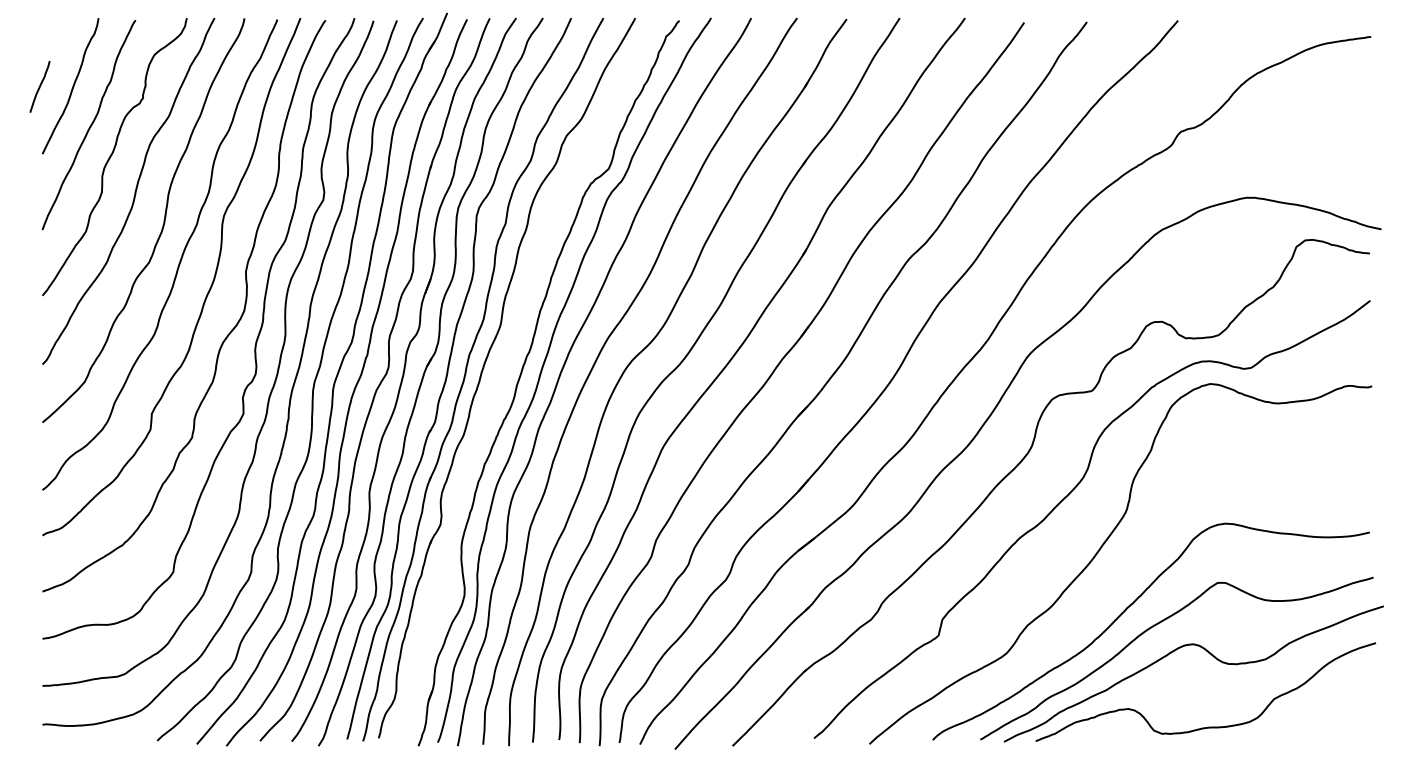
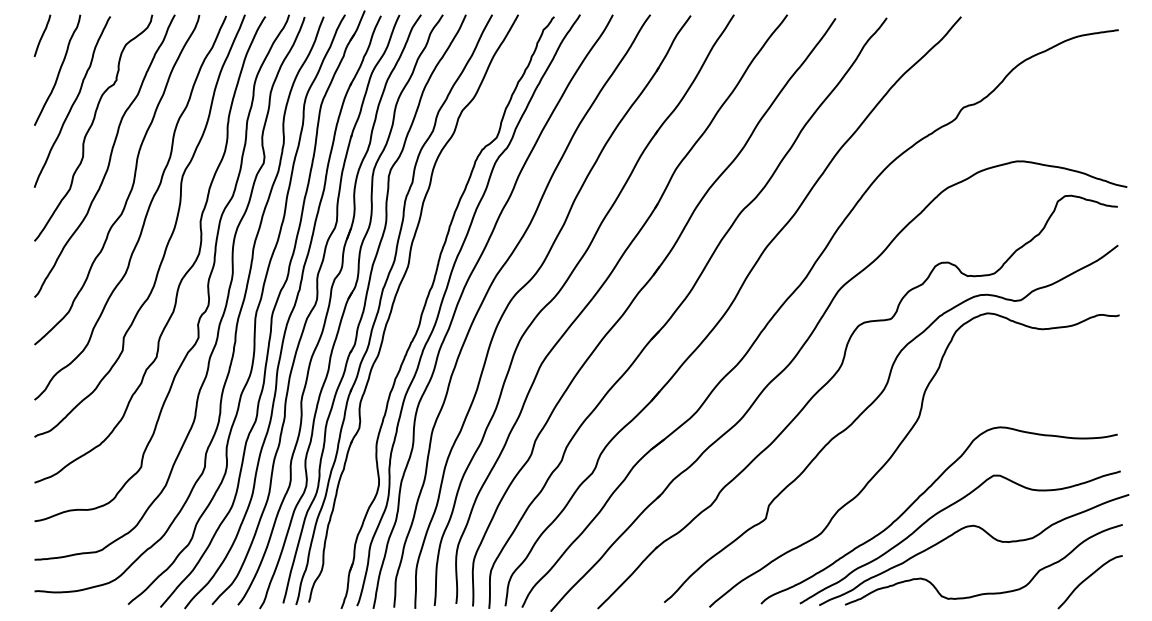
line: (39, 86) -> (42, 35), moved
curve: (1332, 710) -> (1087, 579), added

